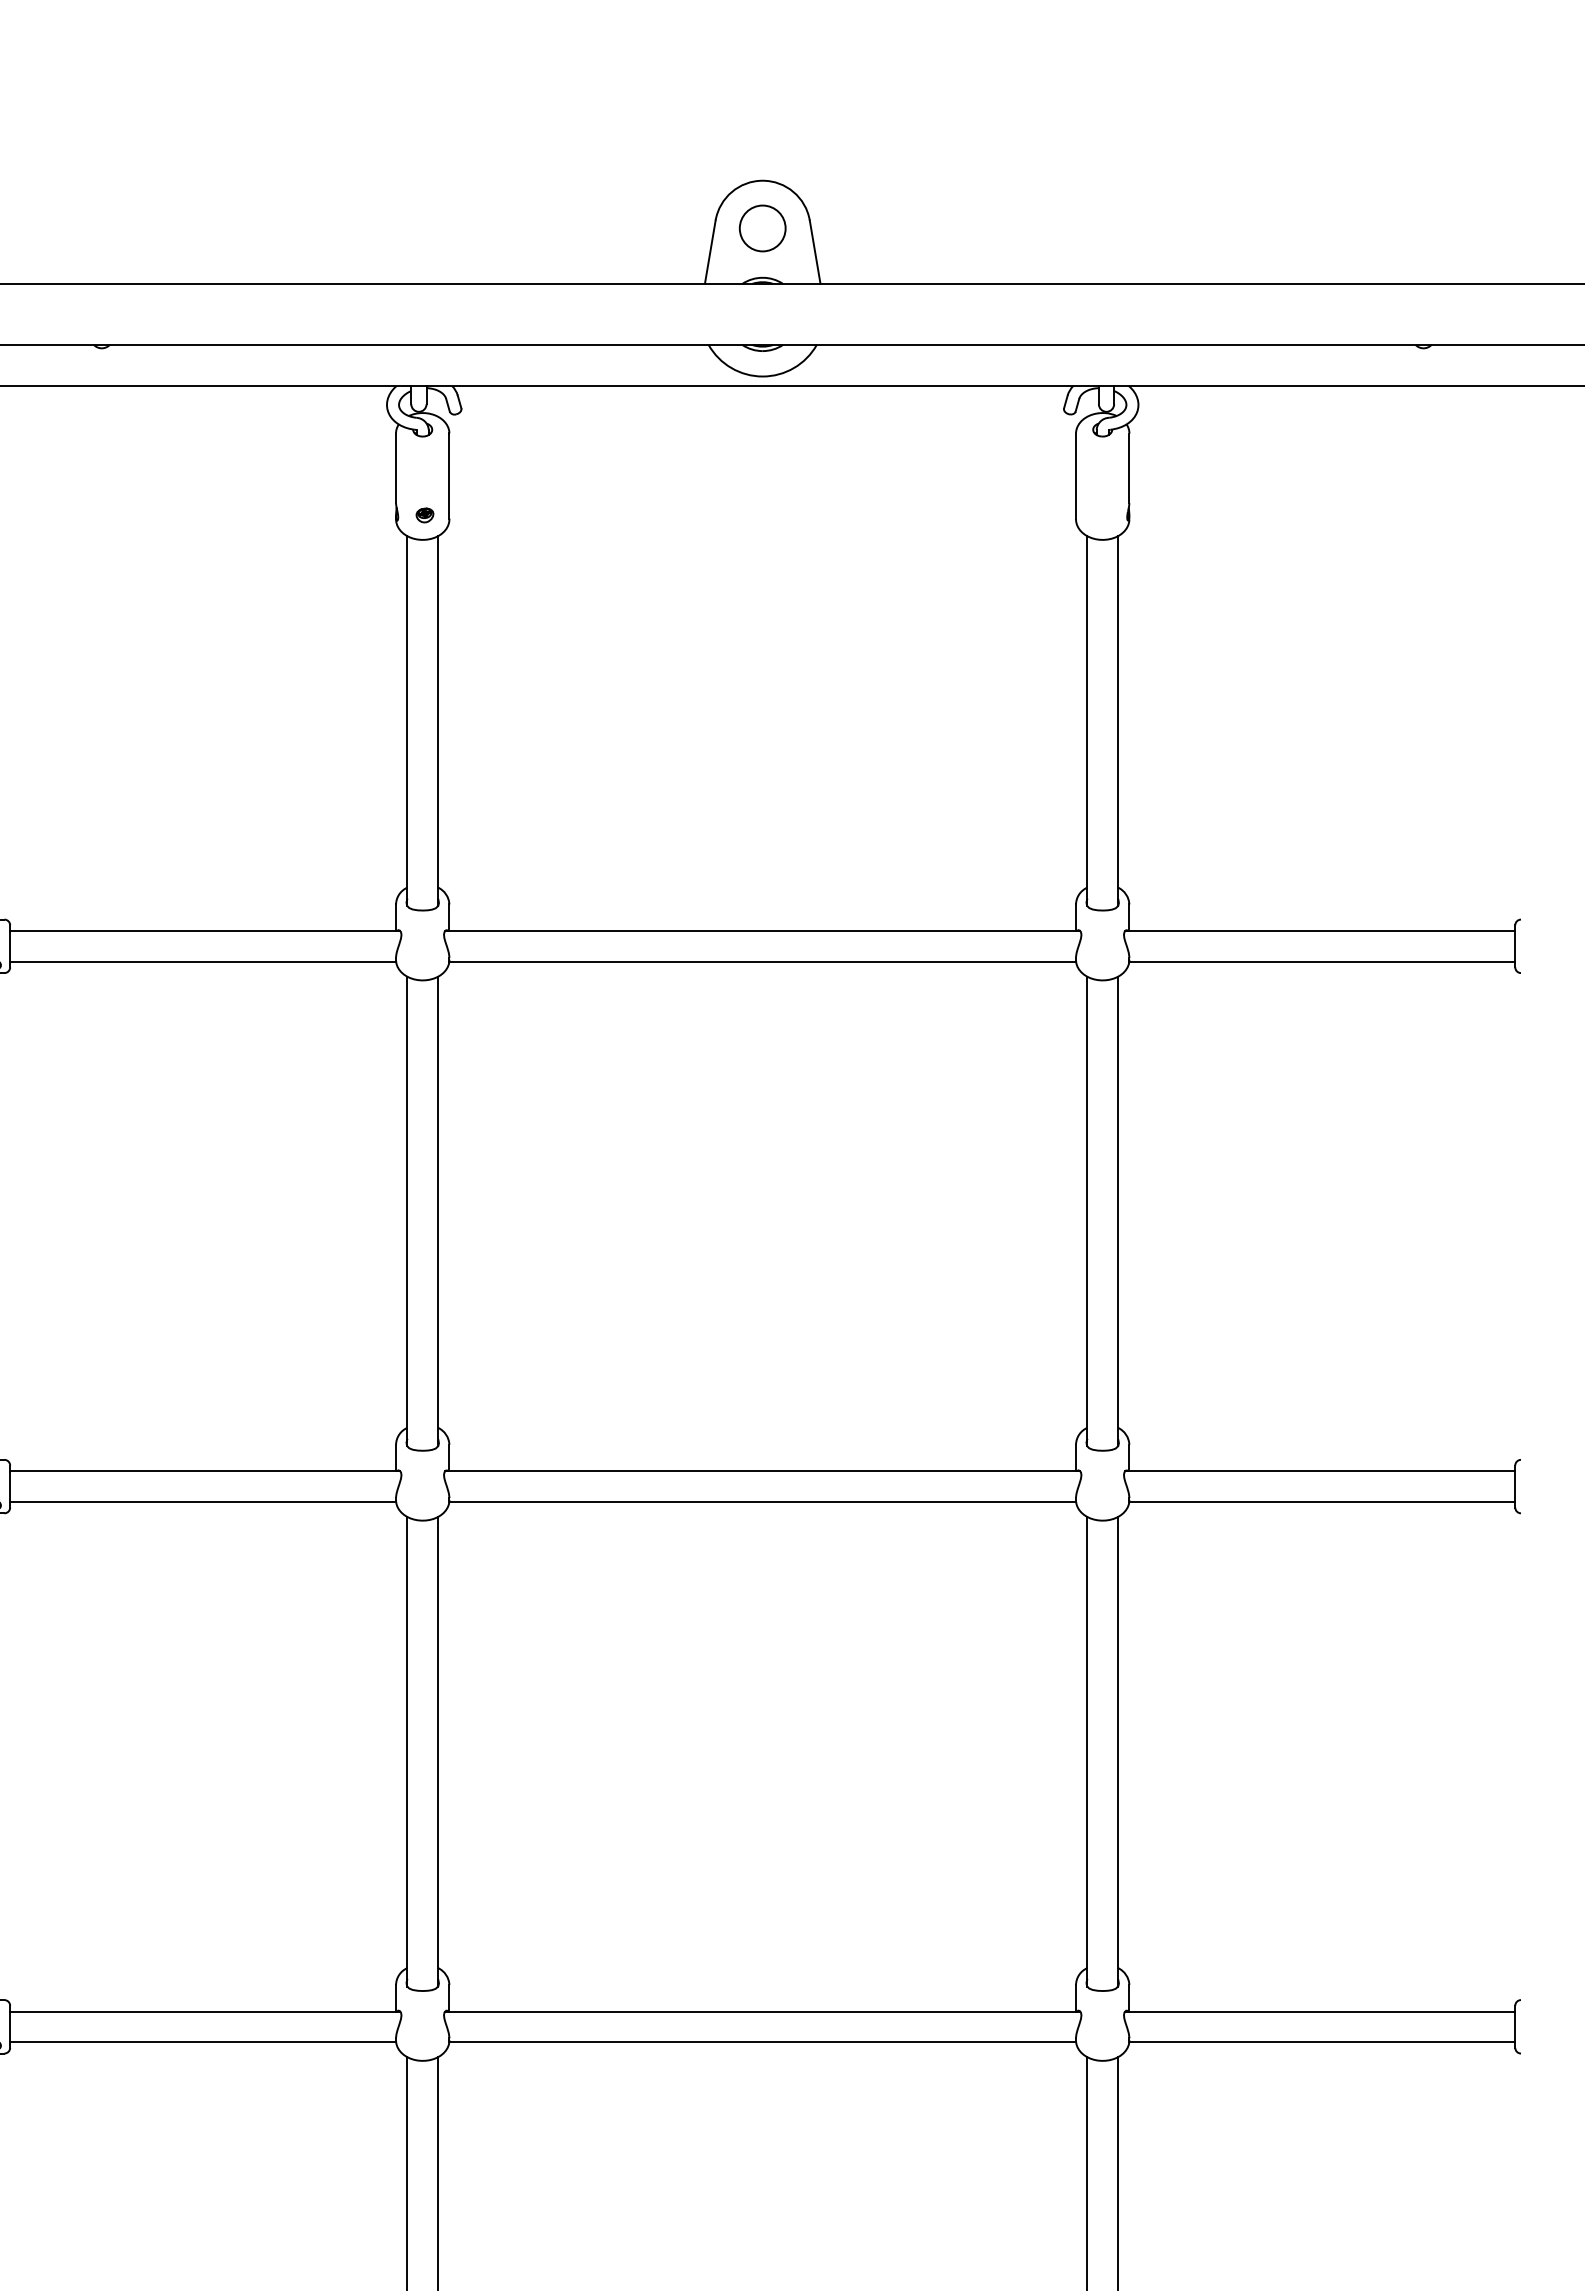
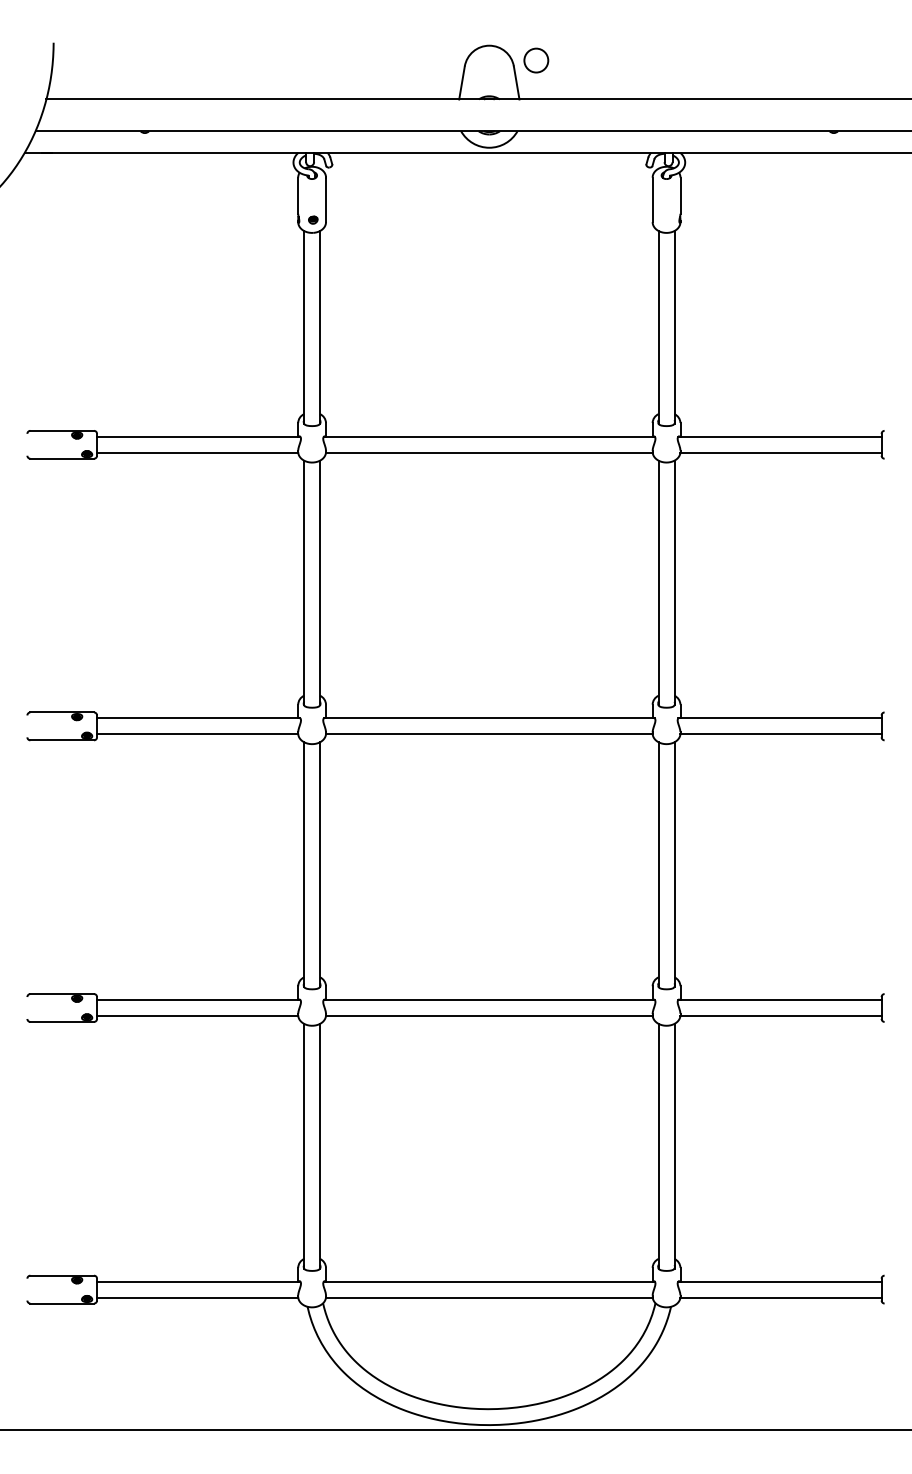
circle: (763, 228) -> (536, 60), moved

